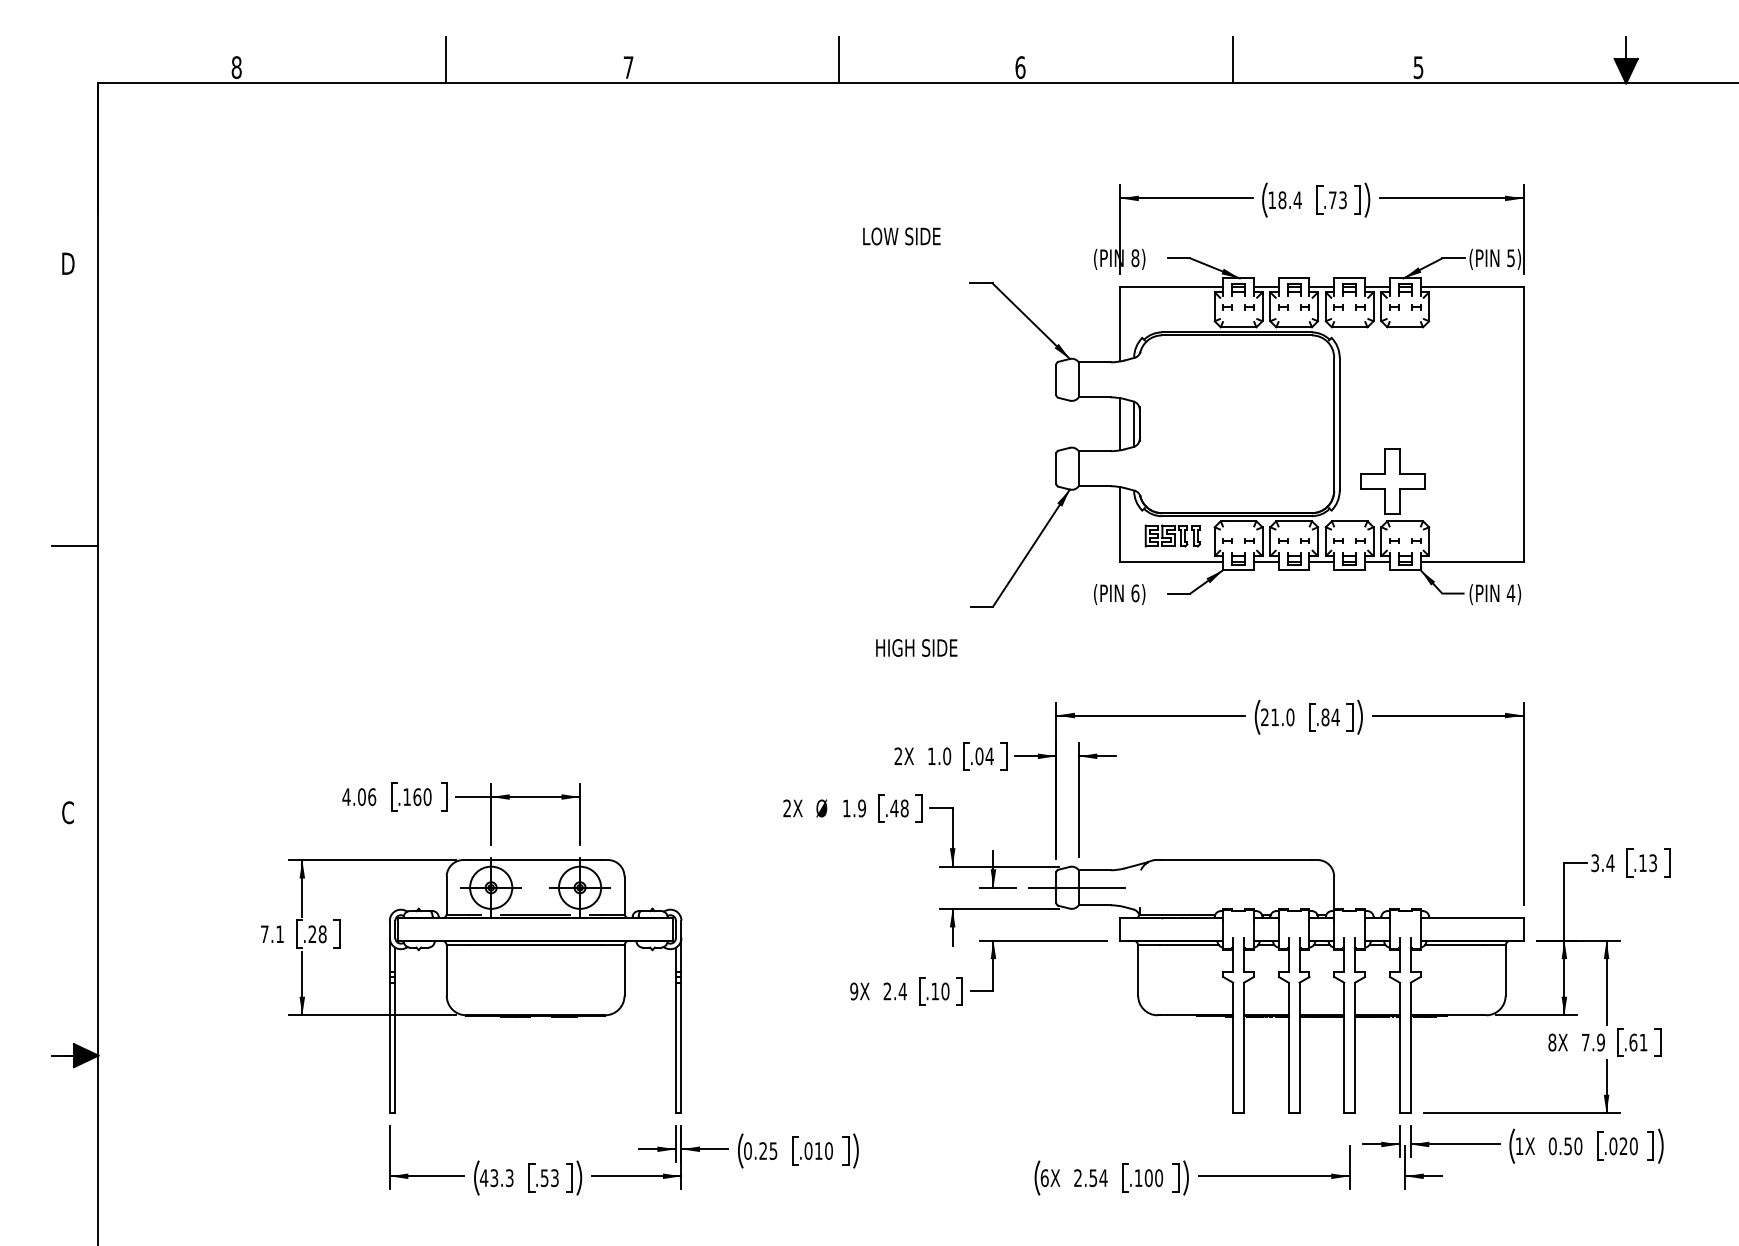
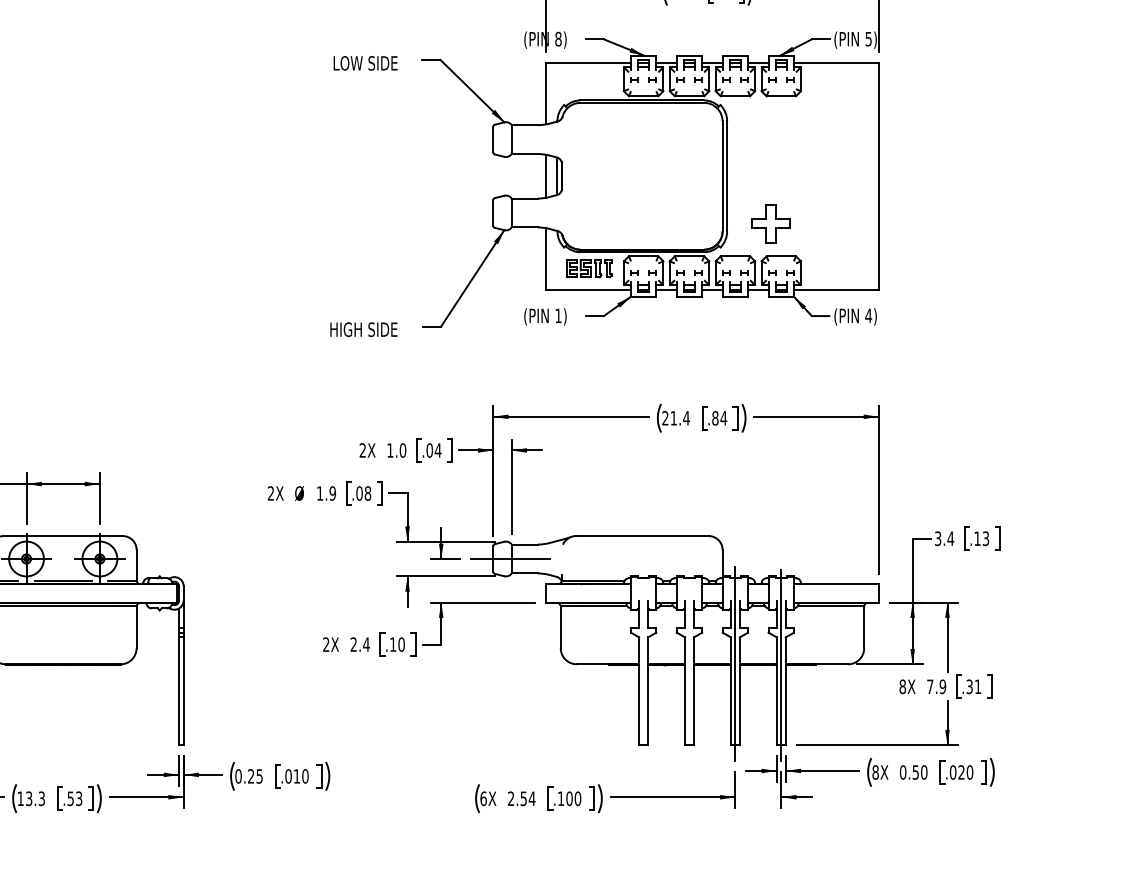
text: (901, 236) -> (365, 63), moved
part: (1392, 481) -> (770, 223), size x0.71
text: (1135, 593) -> (558, 316), 6) -> 1)
text: (916, 647) -> (363, 329), moved
text: (1290, 717) -> (686, 418), 21.0 -> 21.4
text: (894, 808) -> (359, 493), .48 -> .08
text: (854, 991) -> (326, 644), 9X -> 2X
line: (1349, 1014) -> (735, 663), added
line: (1405, 1016) -> (781, 665), added
text: (1633, 1042) -> (969, 686), .61 -> .31
text: (1519, 1146) -> (875, 772), 1X -> 8X
text: (483, 1177) -> (20, 798), 43.3 -> 13.3

